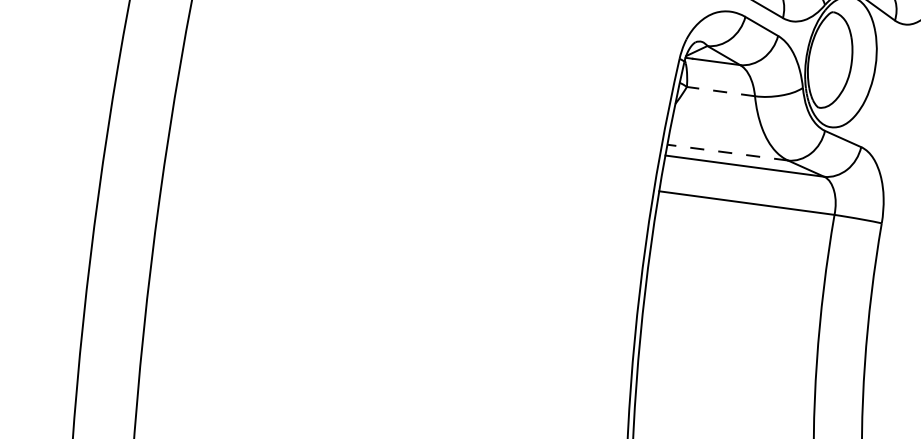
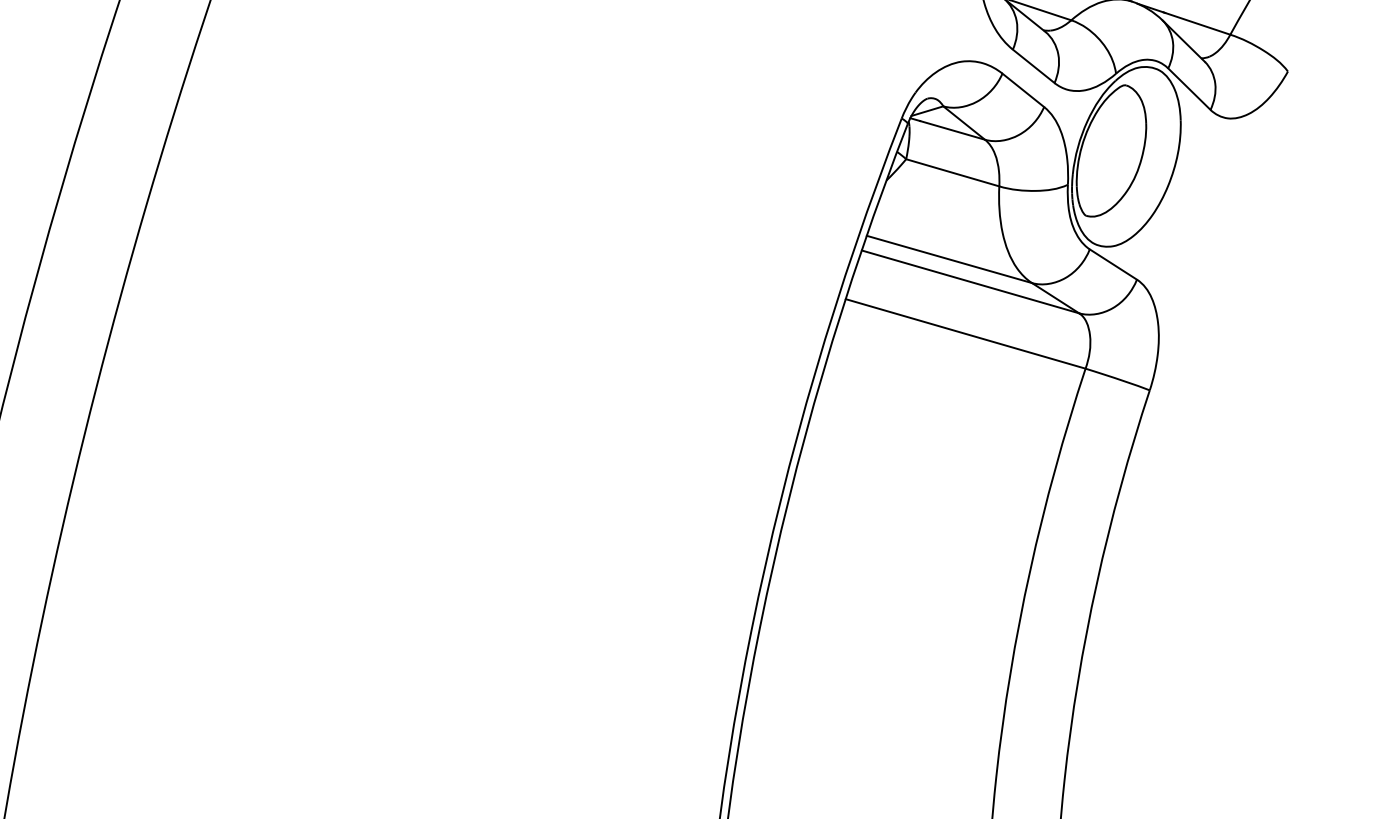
line: (720, 91) -> (952, 172), dashed -> solid
line: (727, 152) -> (949, 259), dashed -> solid

